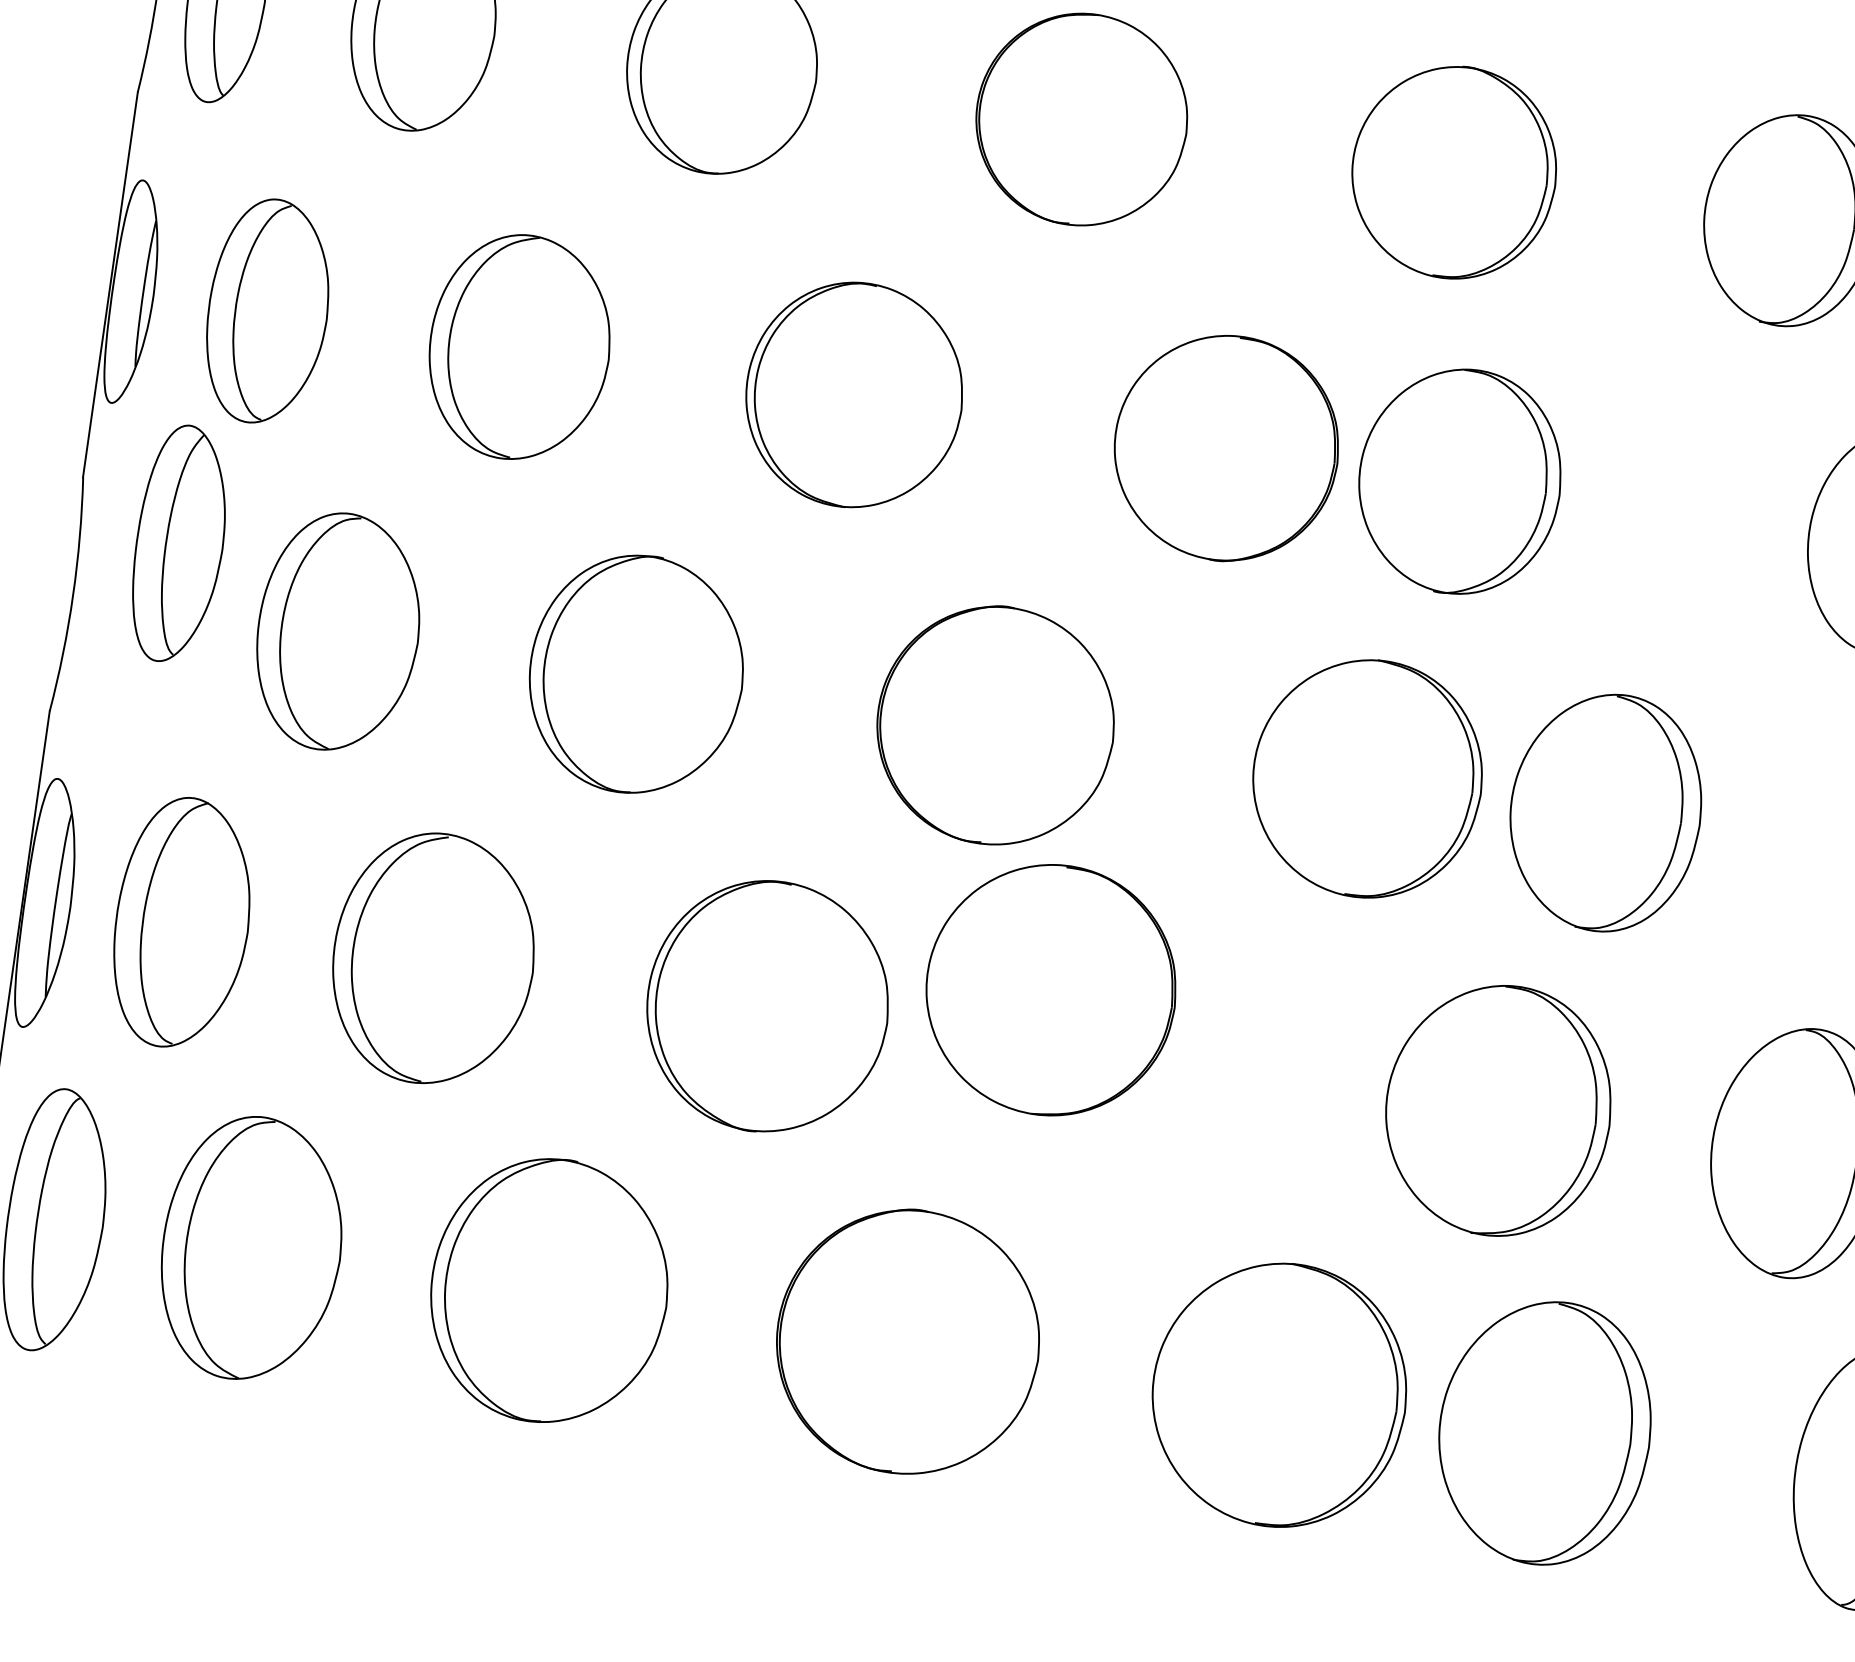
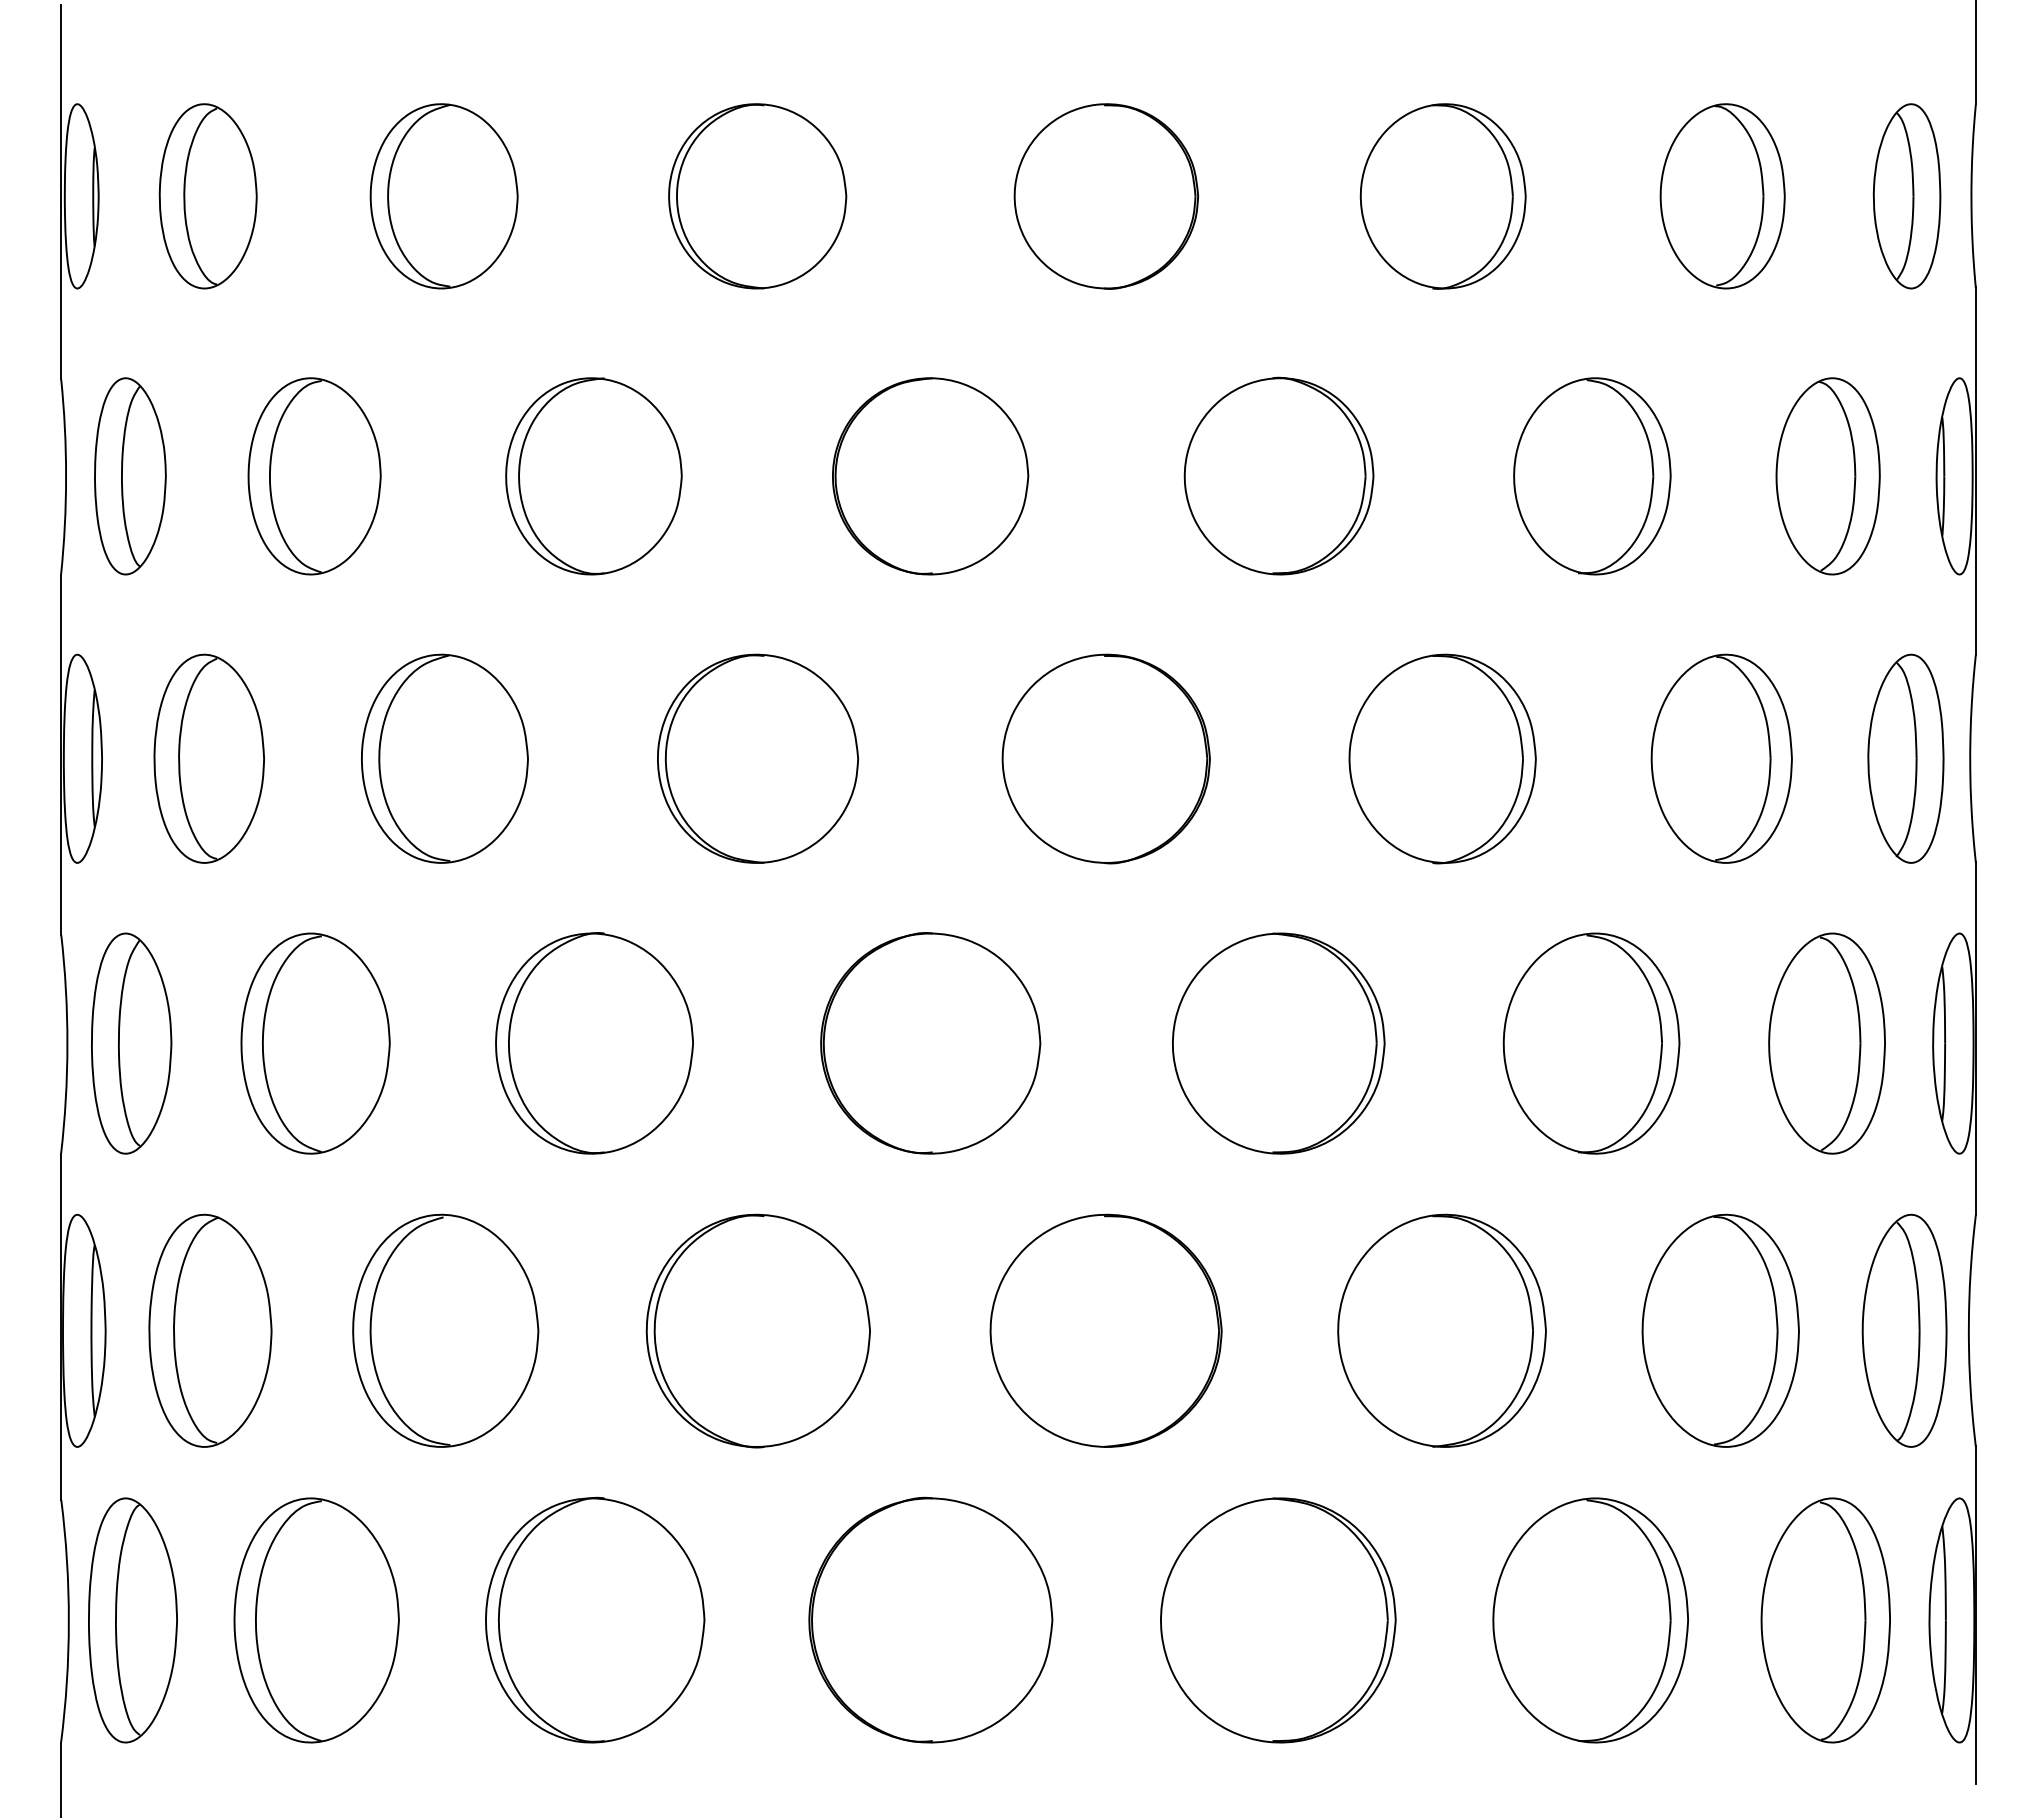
part: (1459, 480) -> (1442, 758), moved
part: (179, 544) -> (131, 1043), moved
part: (1605, 812) -> (1591, 1043), moved
part: (1050, 989) -> (1105, 1330), moved
part: (1544, 1432) -> (1590, 1620), moved

